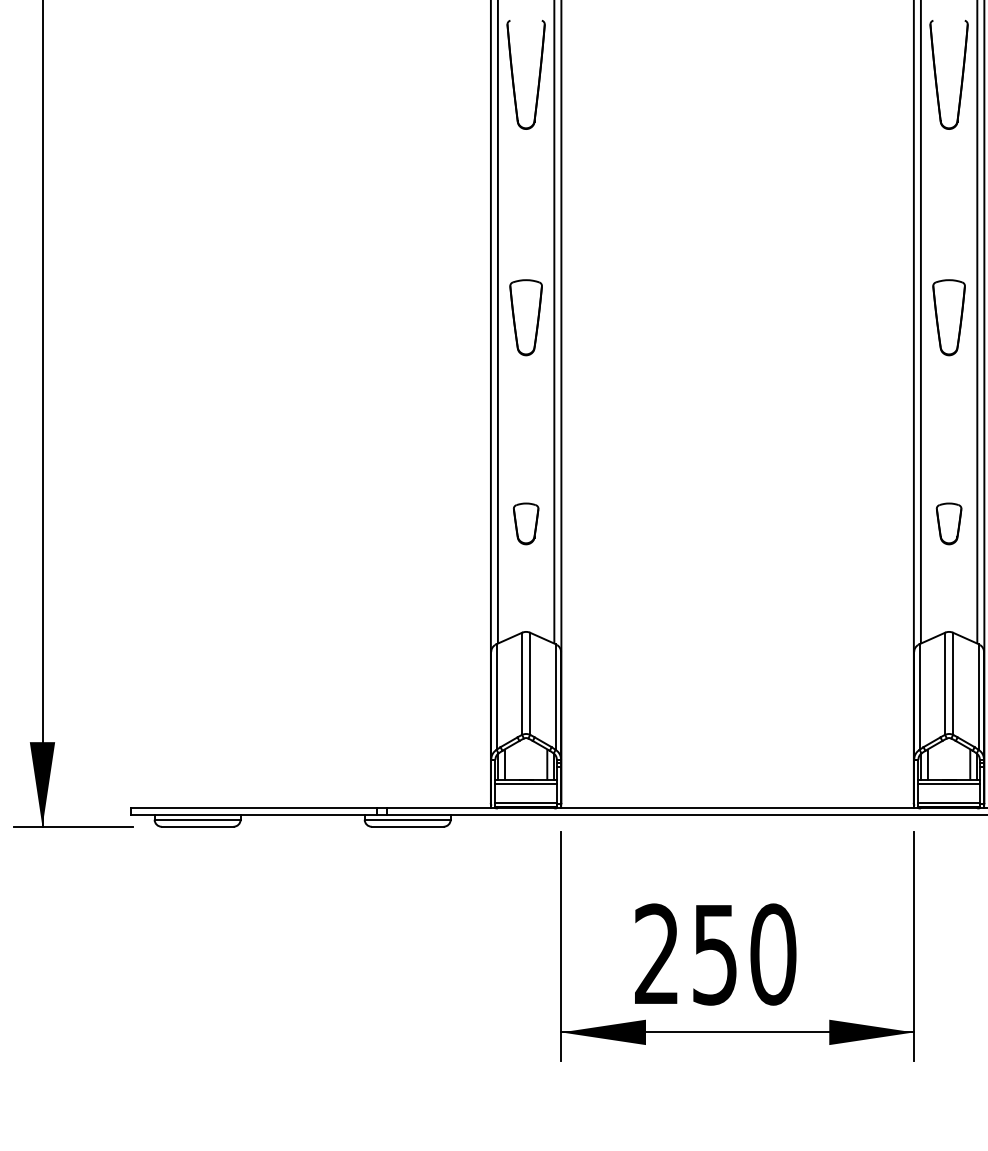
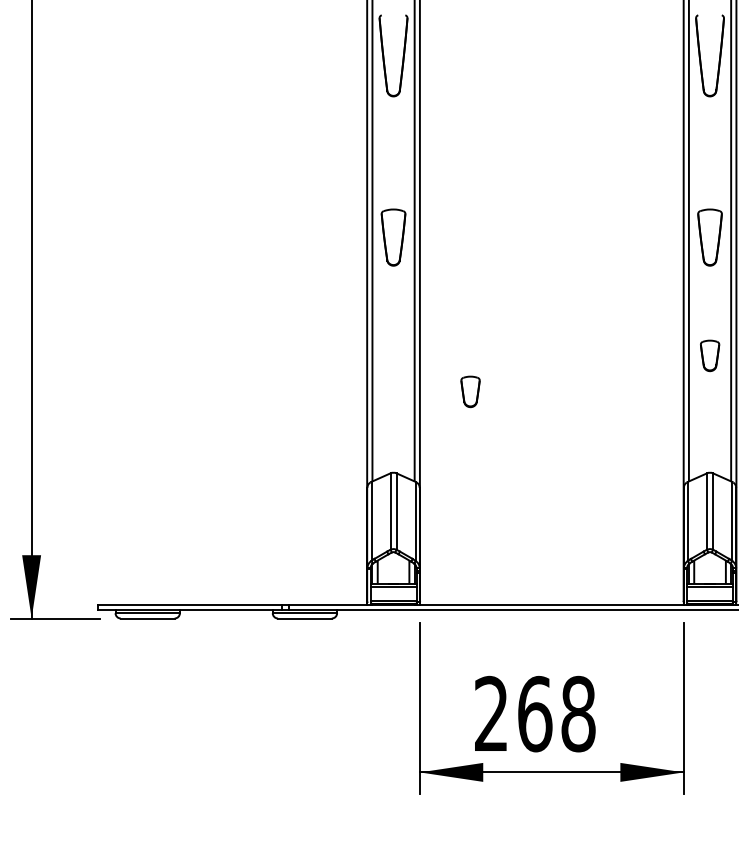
part: (526, 523) -> (470, 391), moved
part: (949, 523) -> (710, 355), moved
text: (743, 953) -> (556, 713), 250 -> 268

